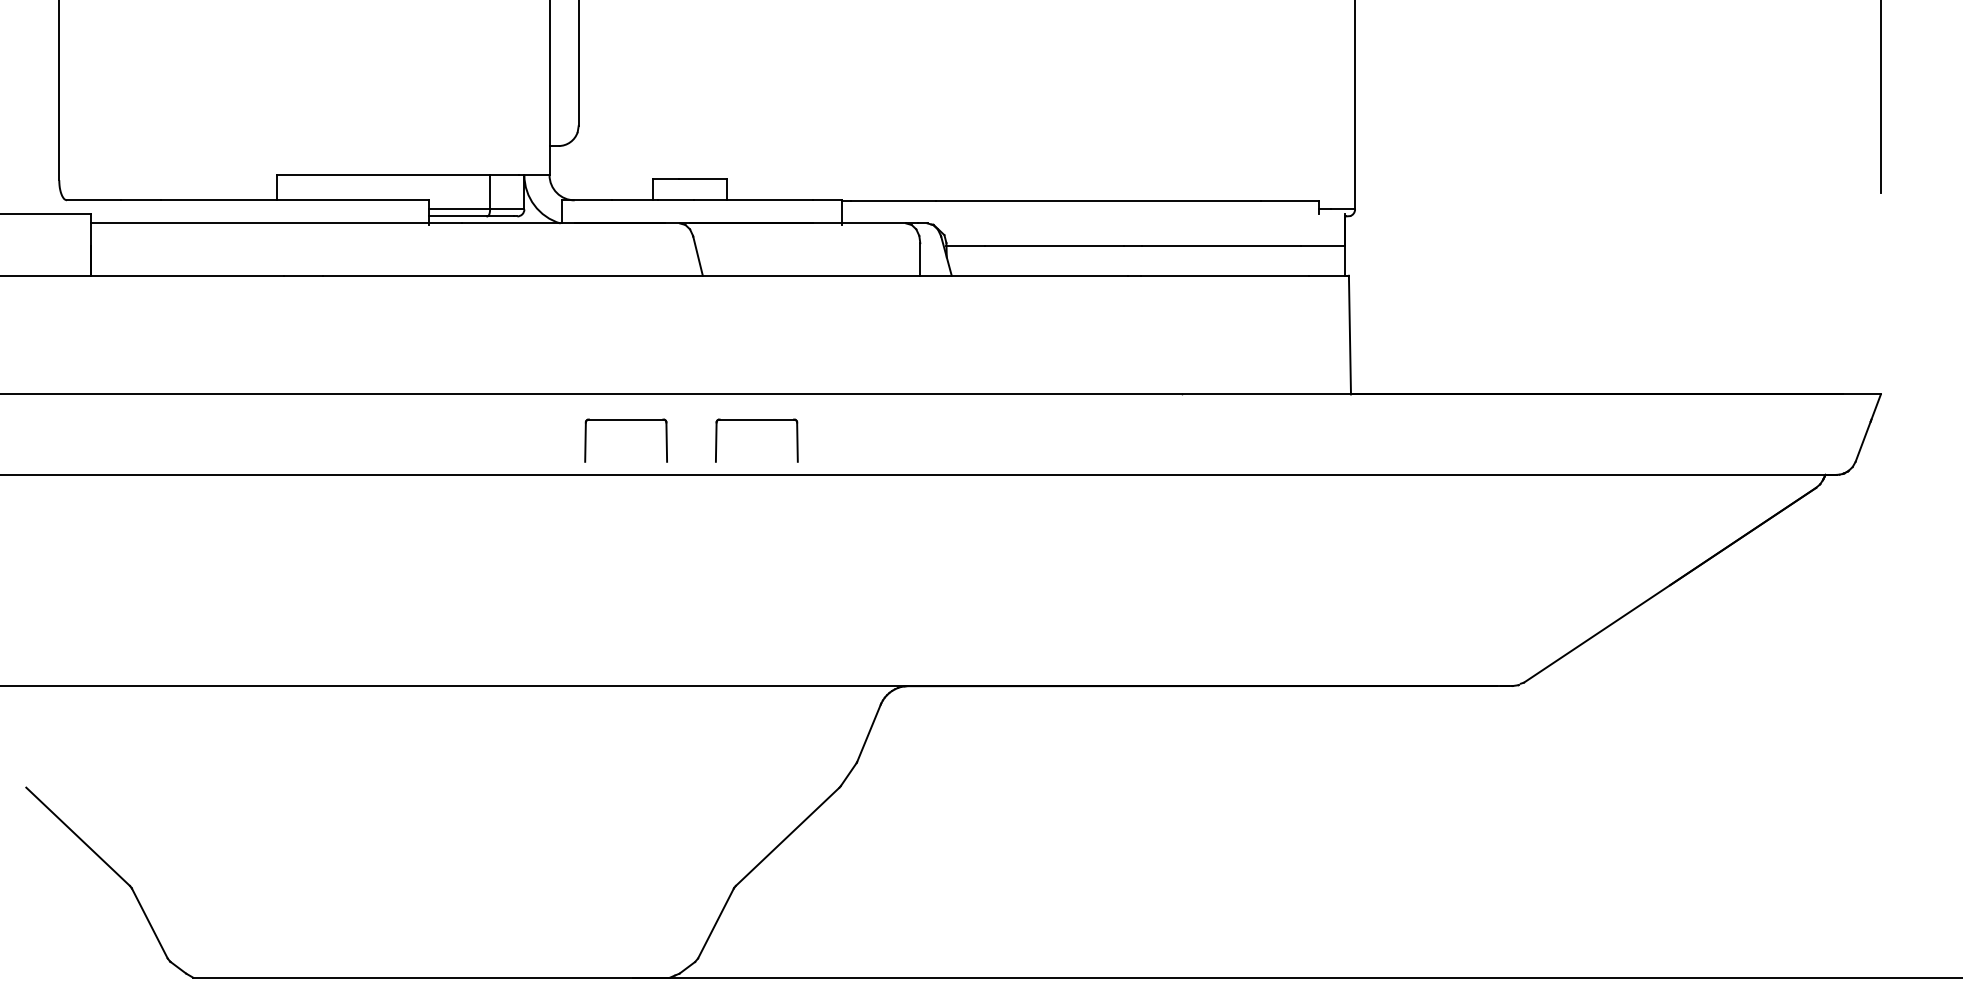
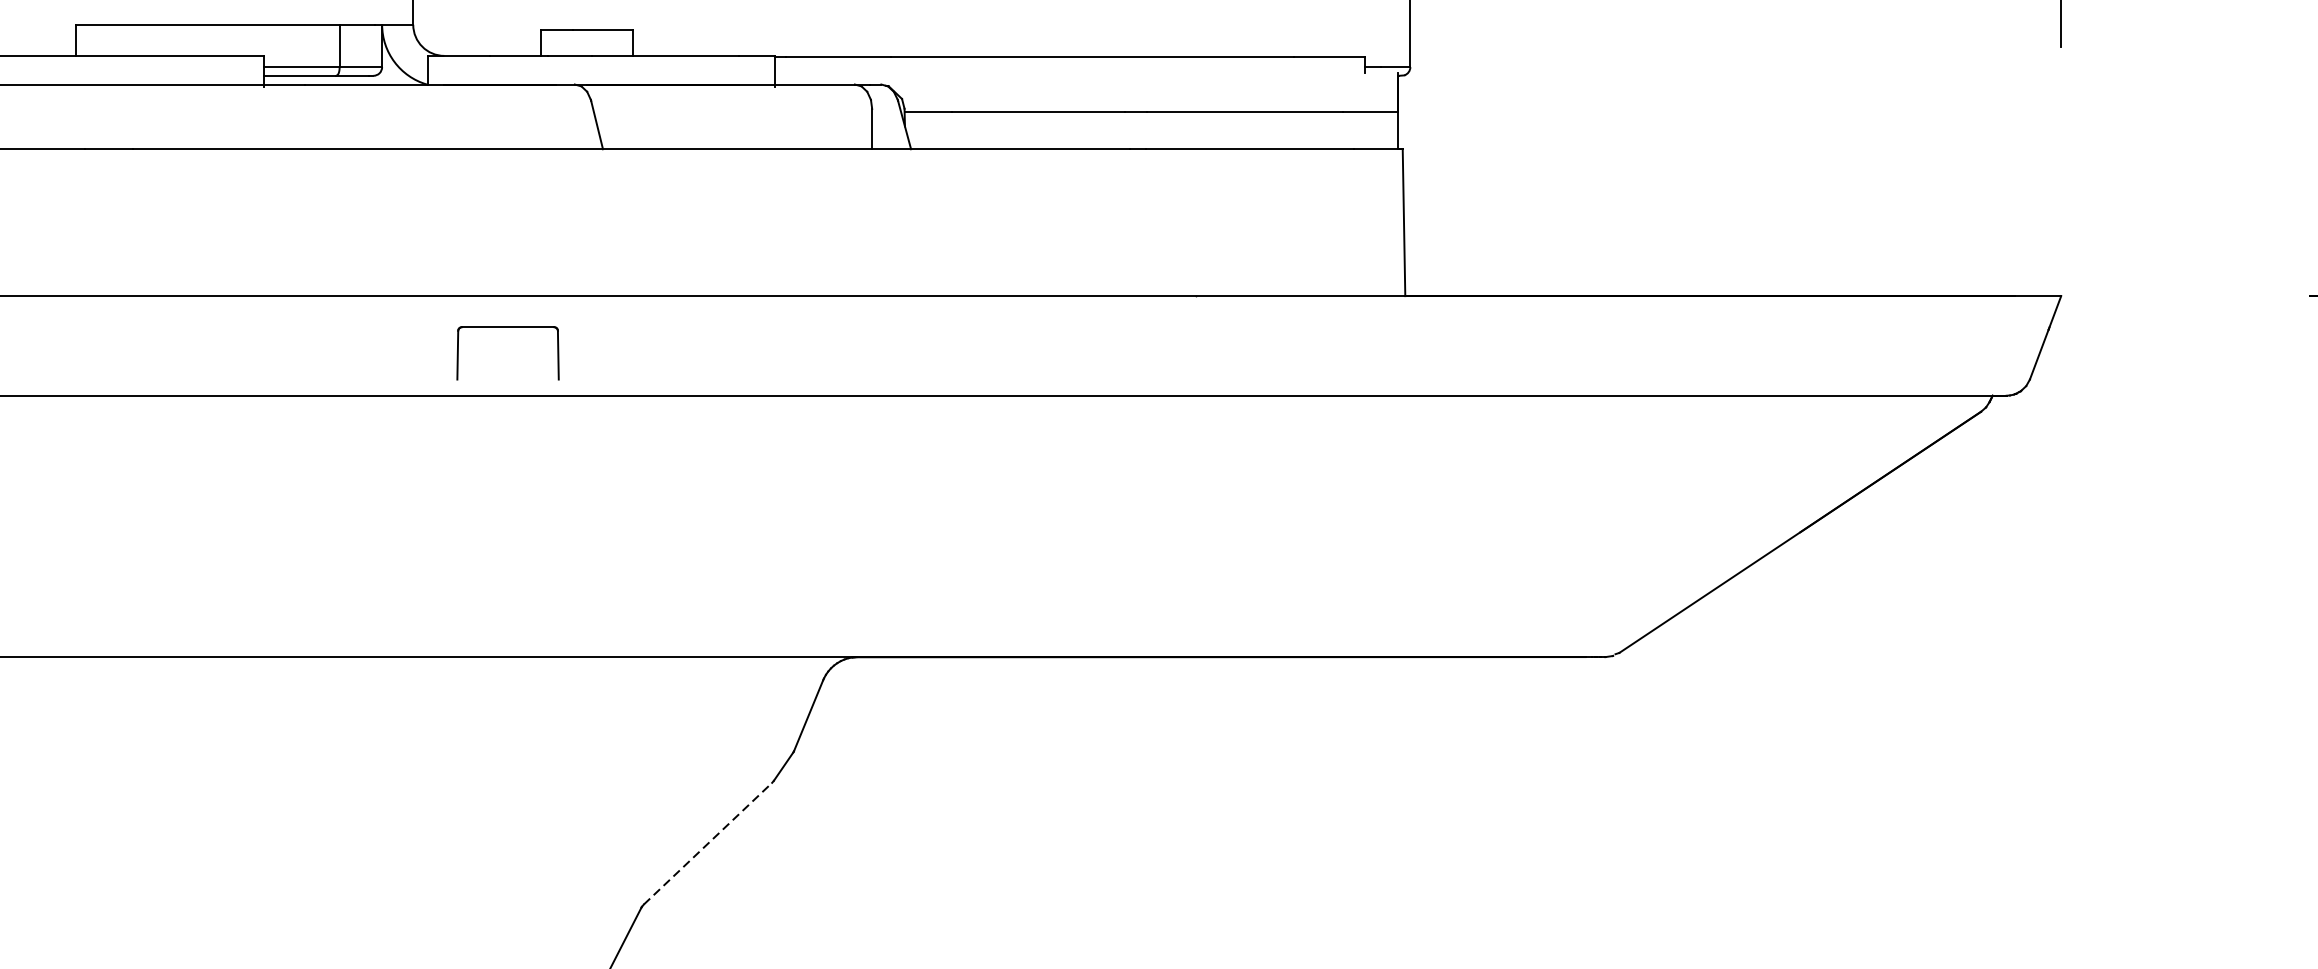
part: (756, 420) -> (669, 328), removed
line: (788, 836) -> (709, 843), solid -> dashed

